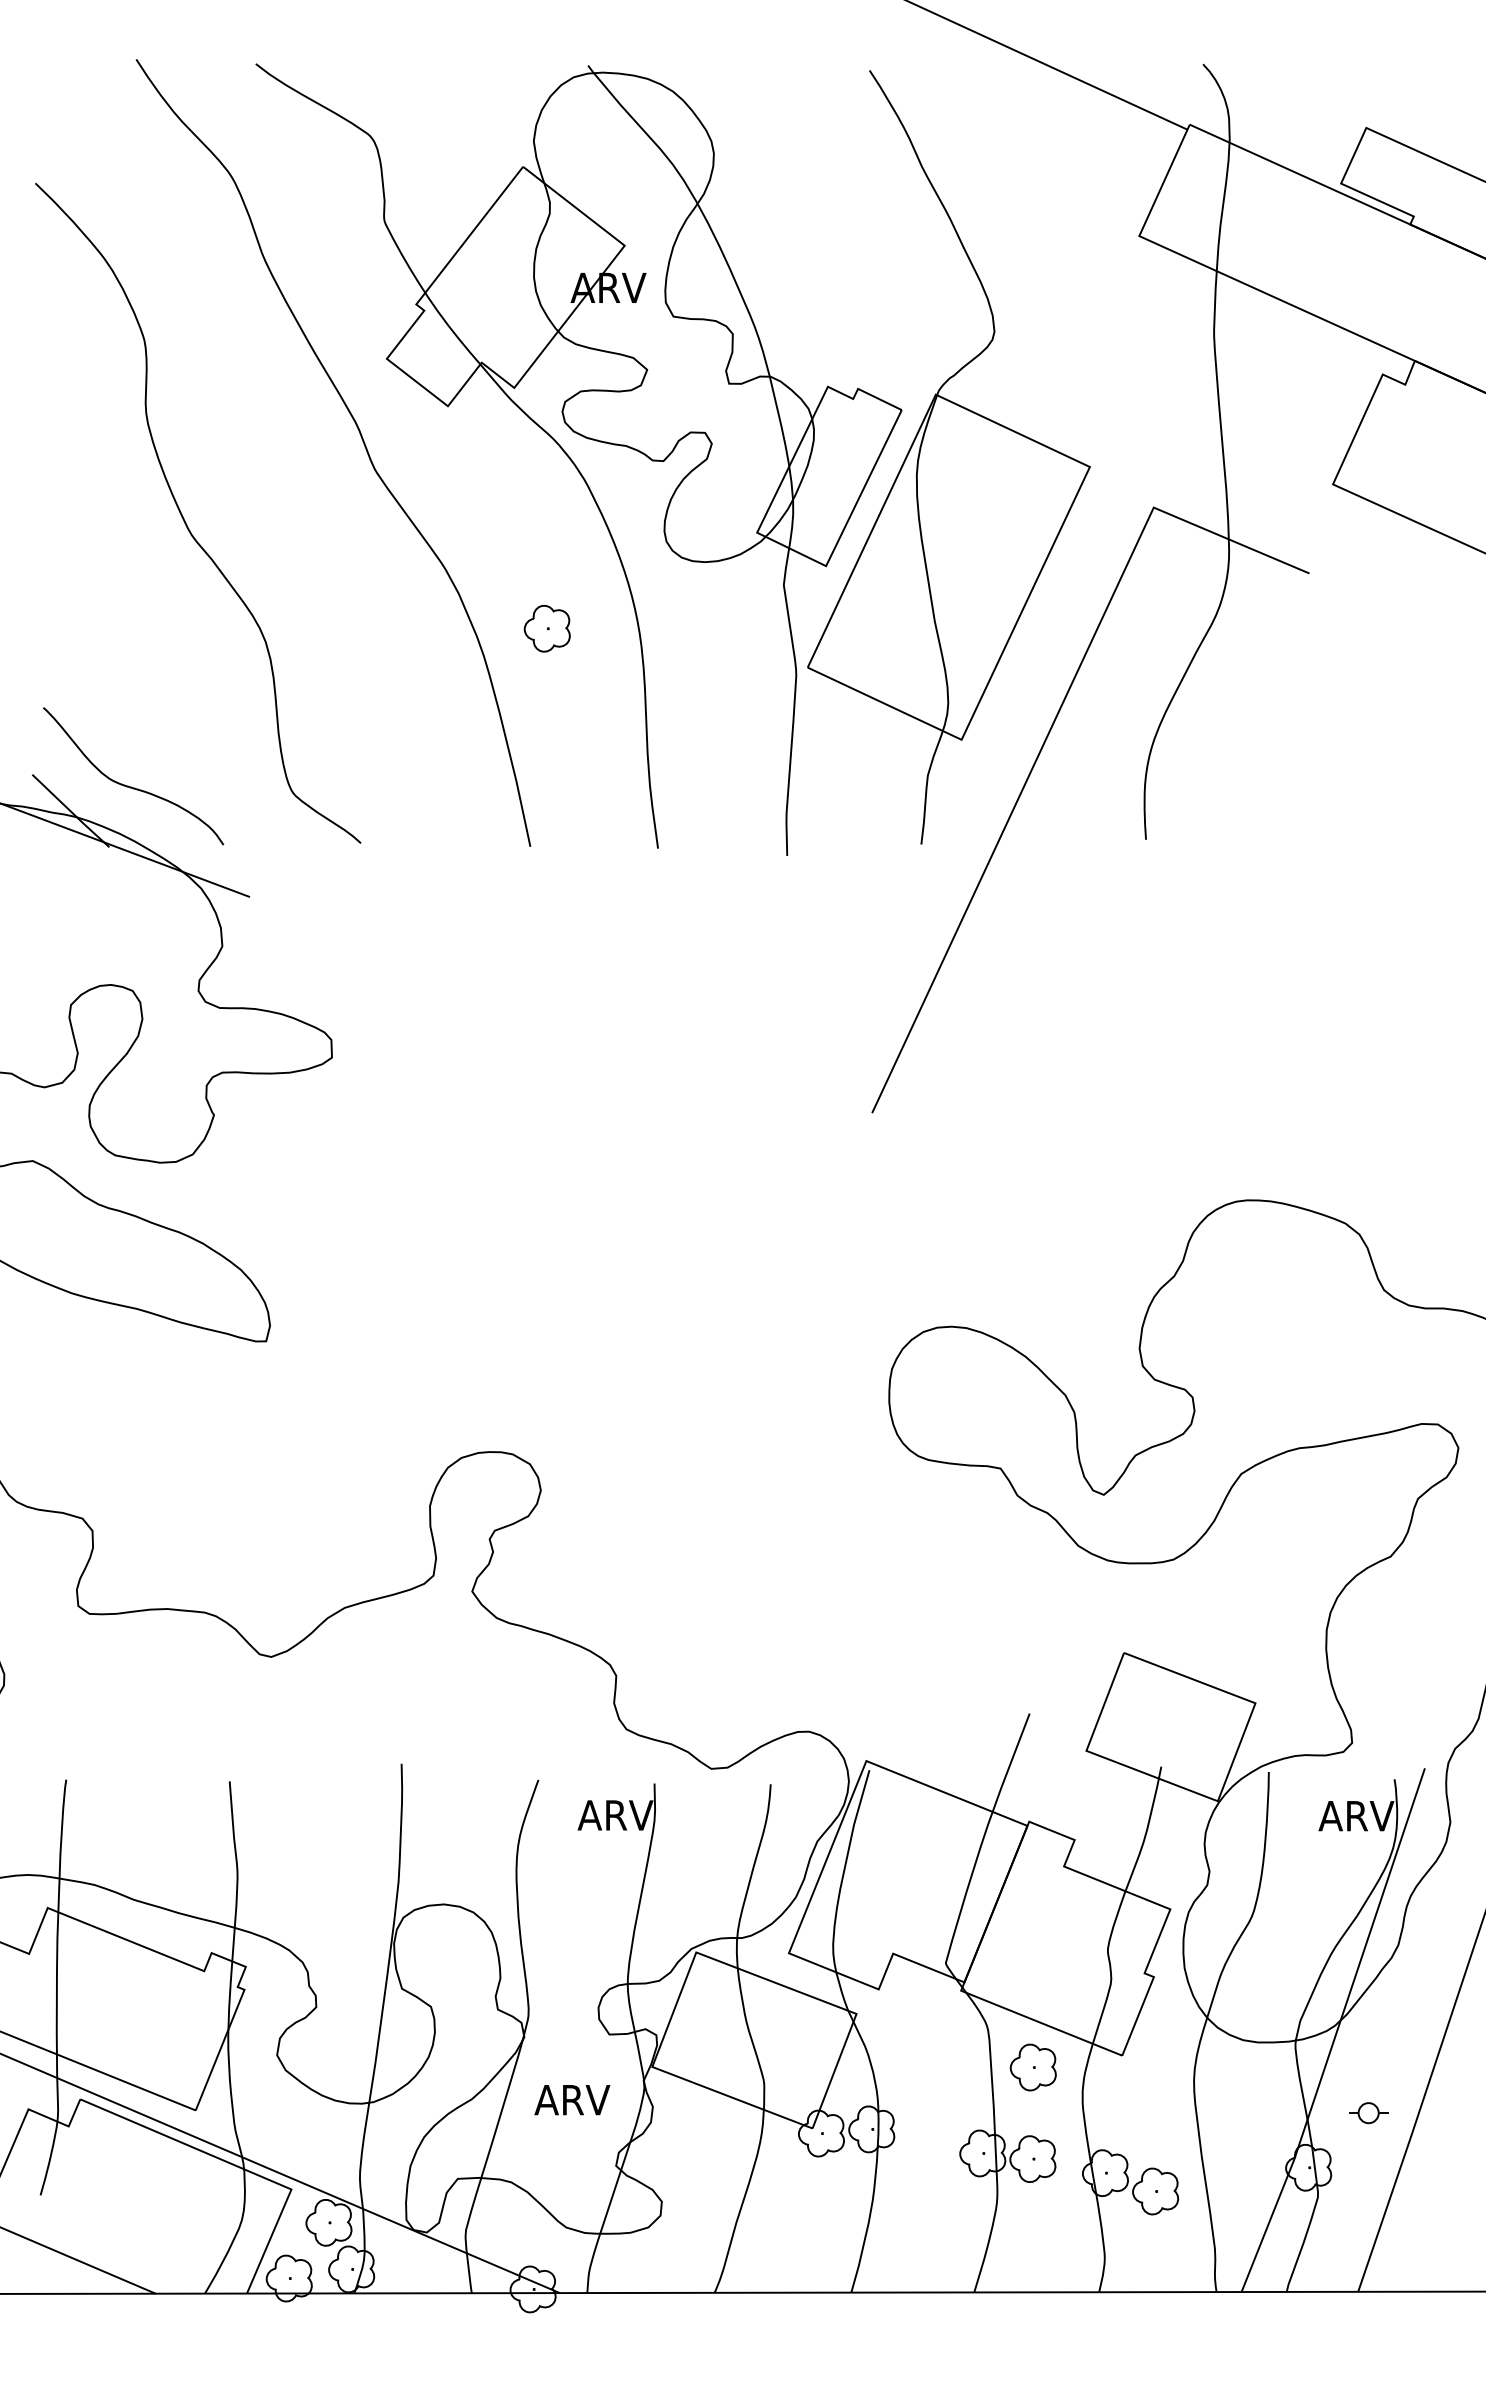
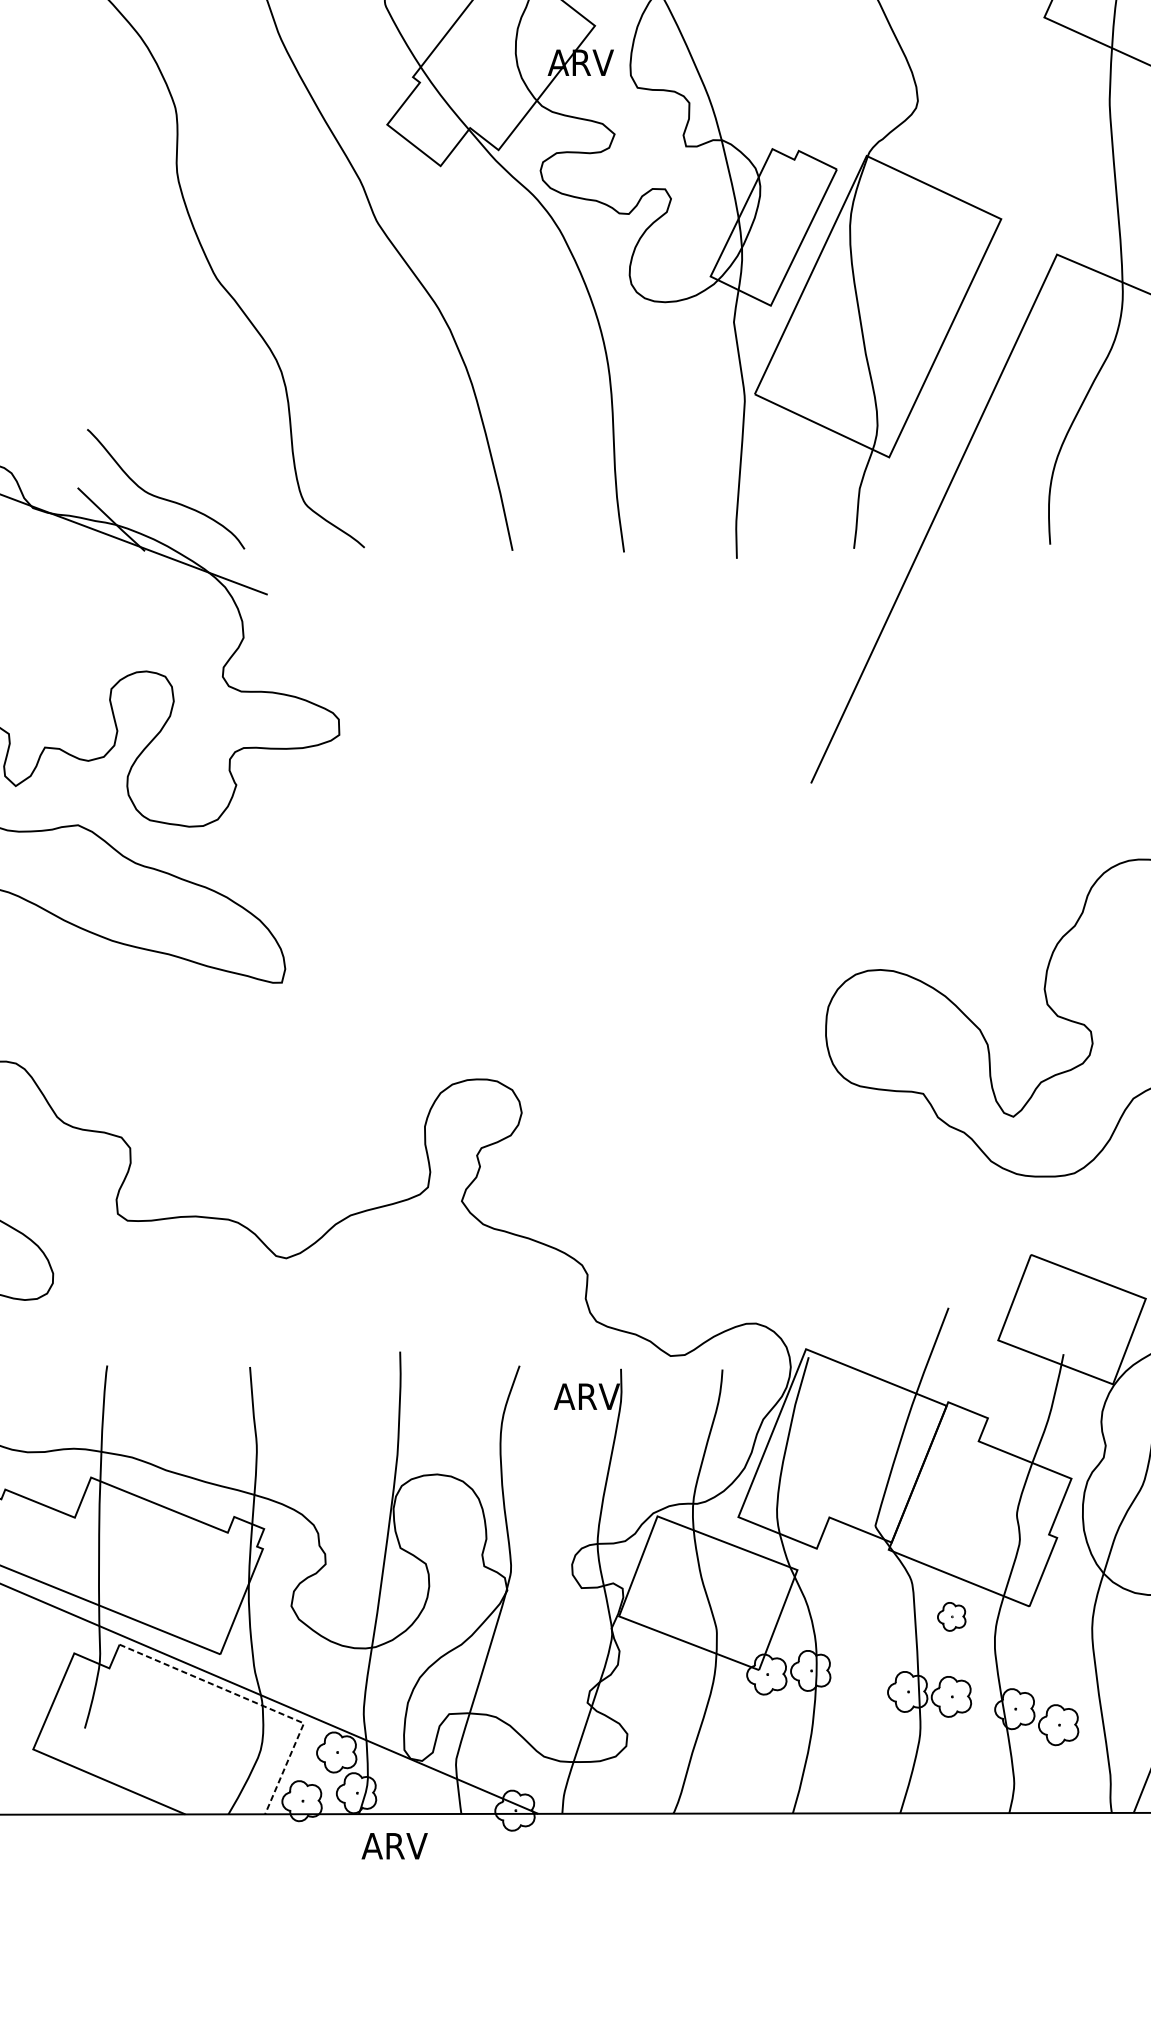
part: (546, 628) -> (526, 360), removed
part: (1032, 2067) -> (951, 1616), size x0.7
text: (572, 2100) -> (394, 1846), moved
line: (239, 2167) -> (258, 1704), solid -> dashed

